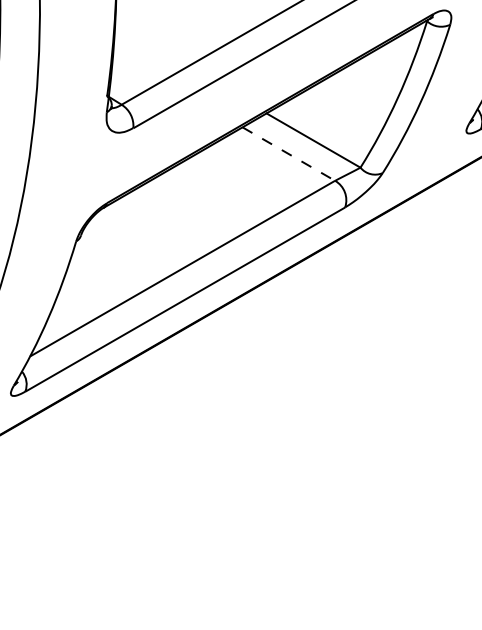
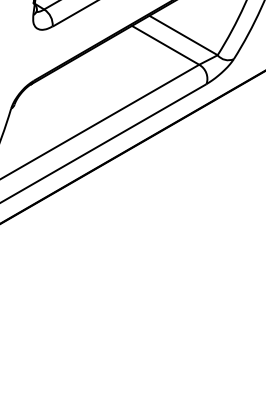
line: (289, 154) -> (166, 45), dashed -> solid

